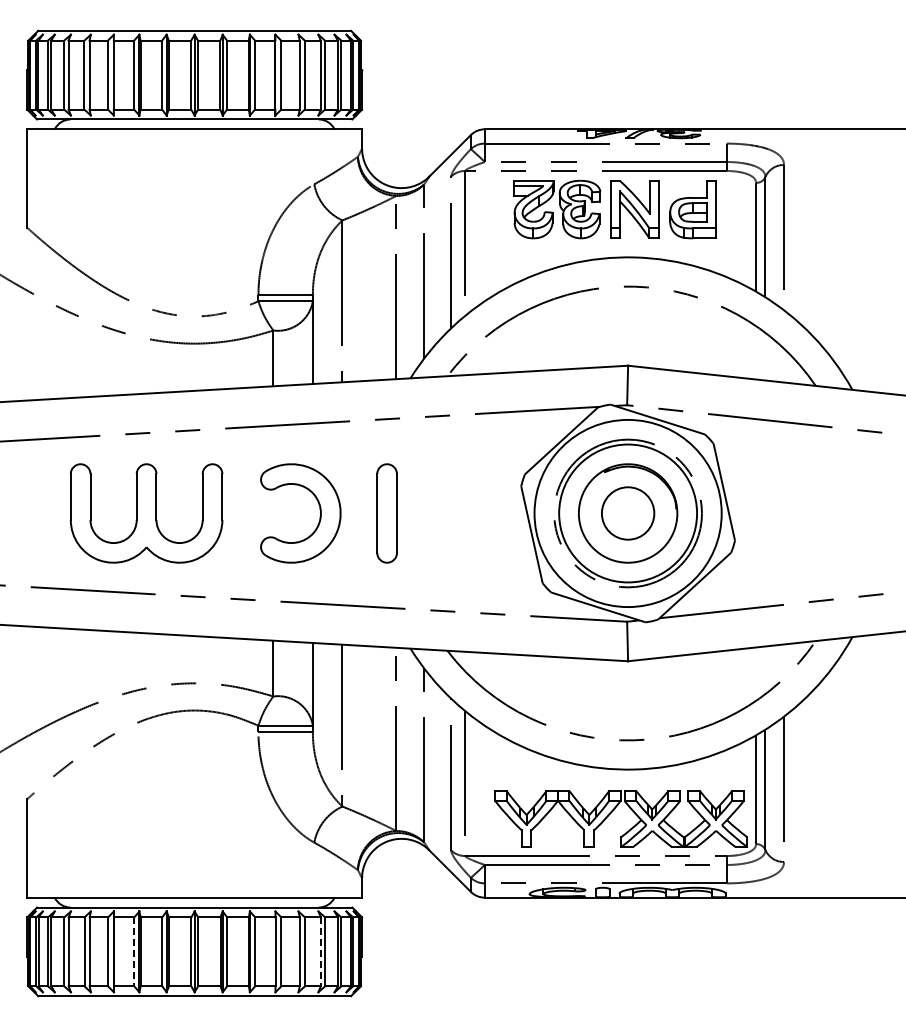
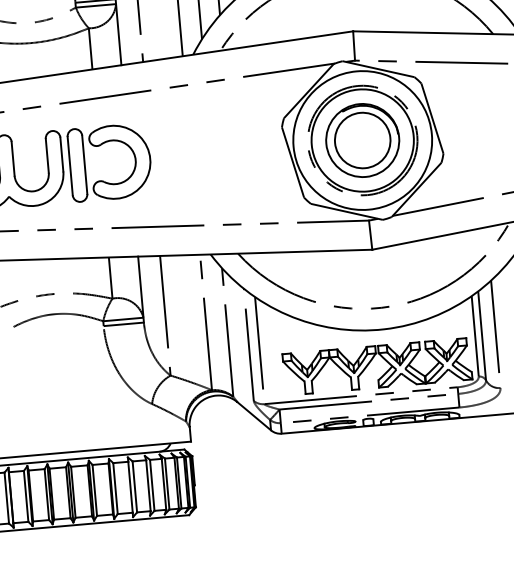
part: (386, 513) -> (77, 165), moved
circle: (627, 513) -> (362, 140), size x1.43
line: (134, 952) -> (26, 496), dashed -> solid
line: (320, 952) -> (163, 484), dashed -> solid

